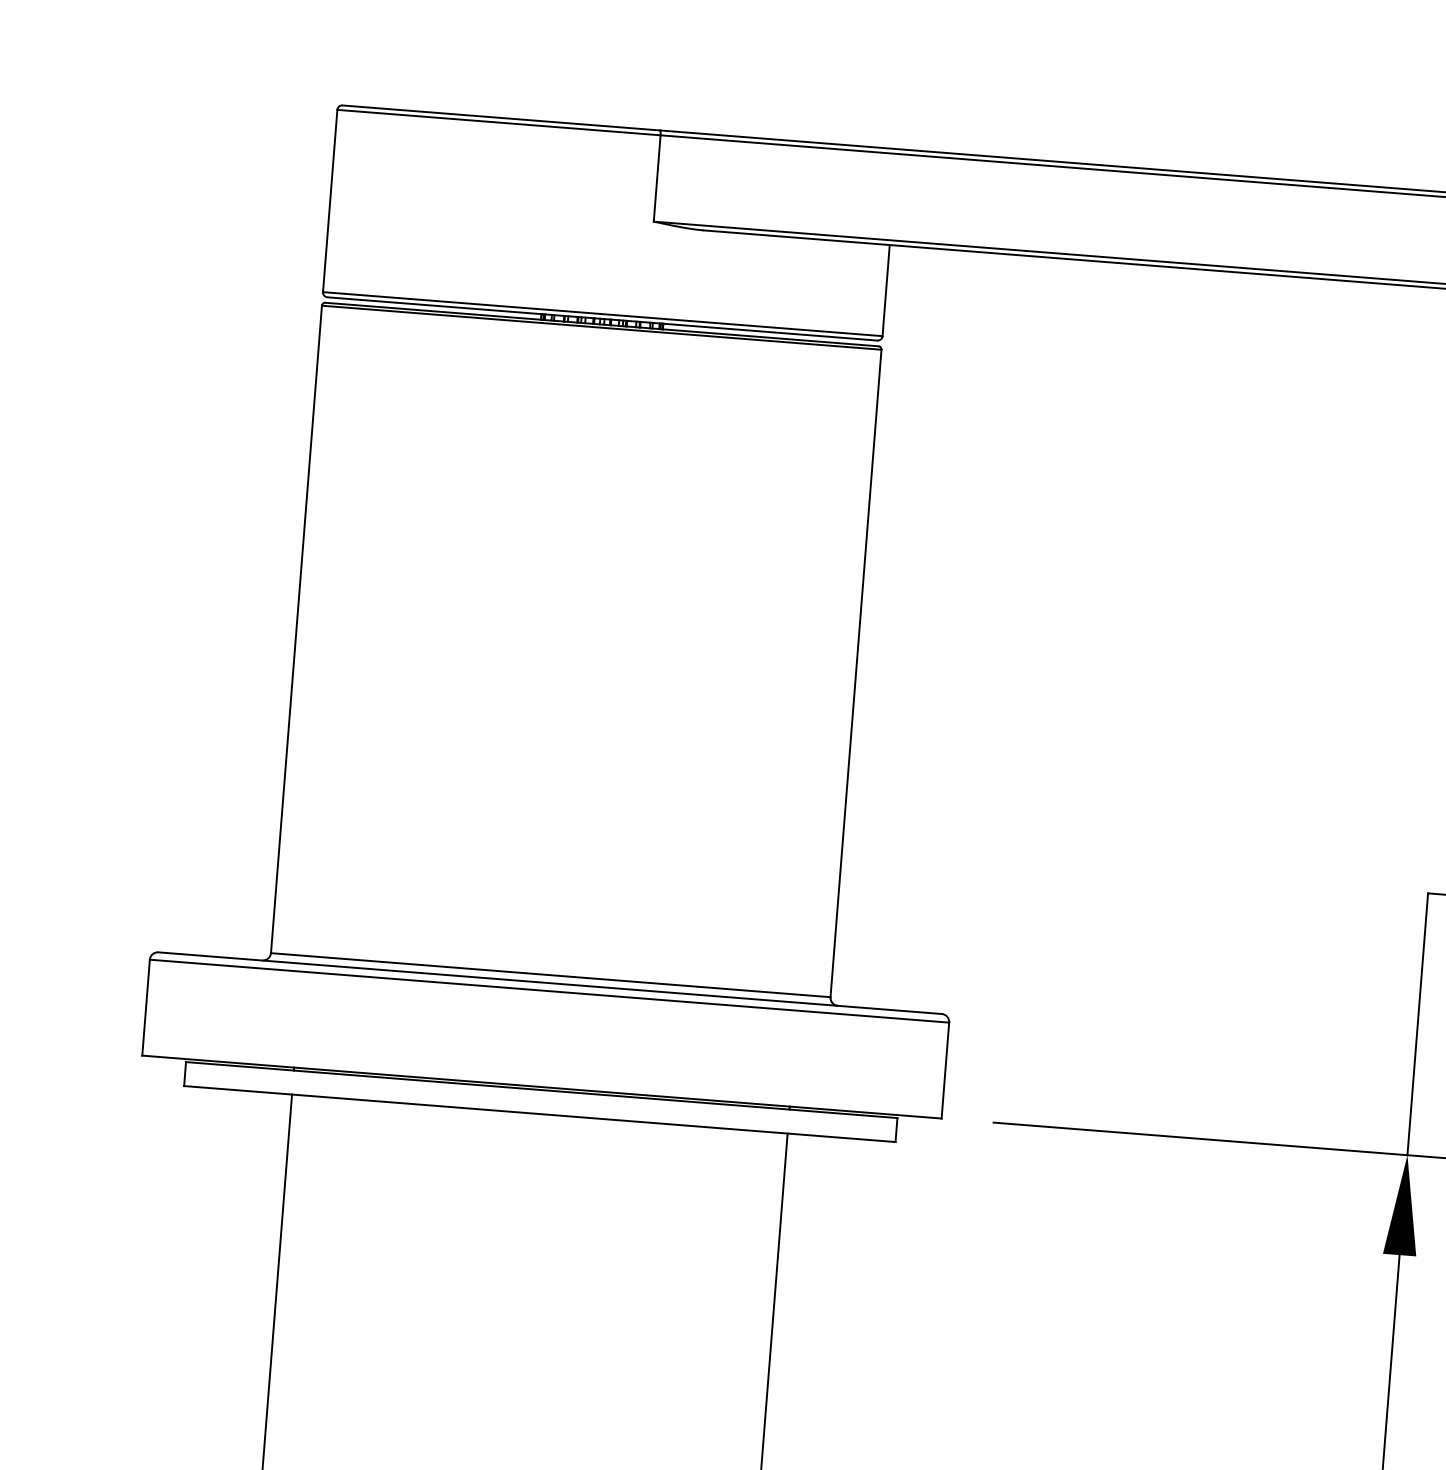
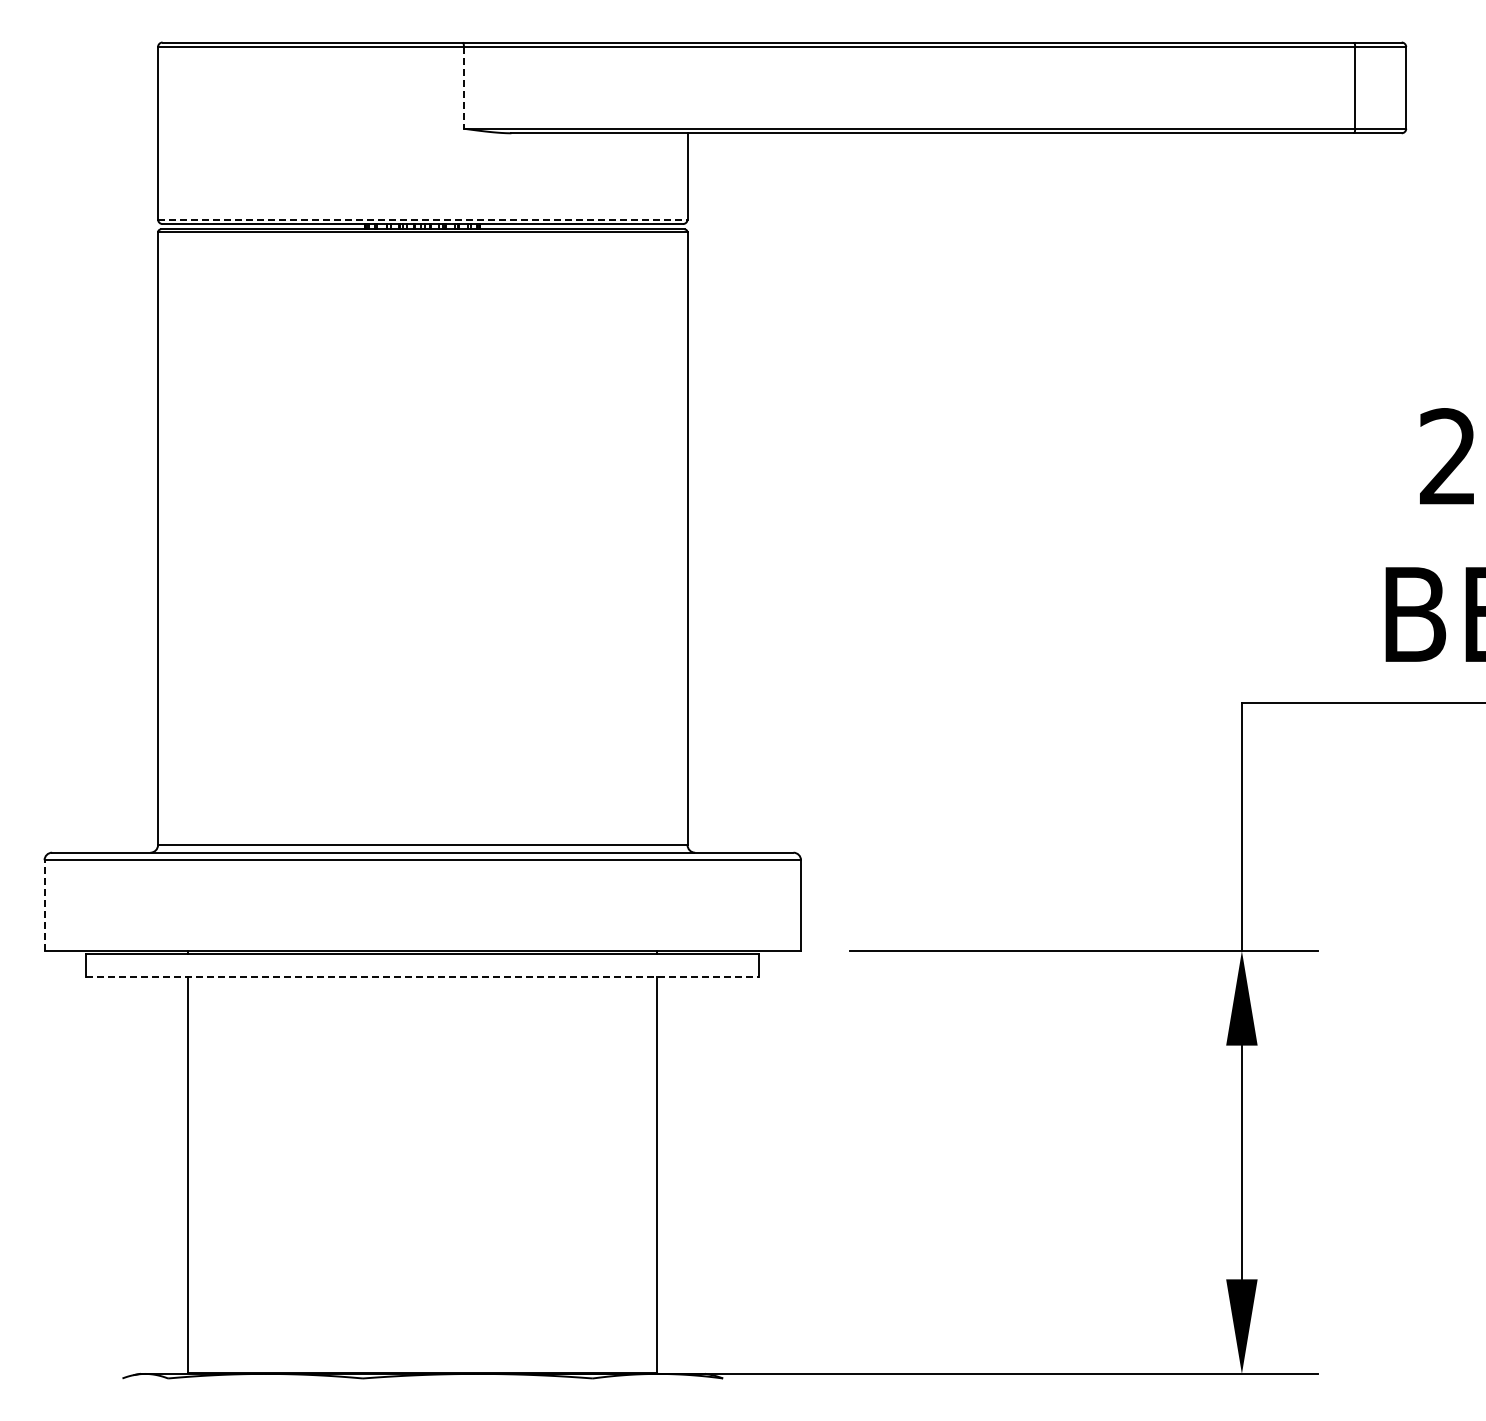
line: (656, 178) -> (463, 87), solid -> dashed
line: (602, 314) -> (422, 219), solid -> dashed
line: (146, 1007) -> (44, 905), solid -> dashed
line: (539, 1113) -> (422, 976), solid -> dashed

